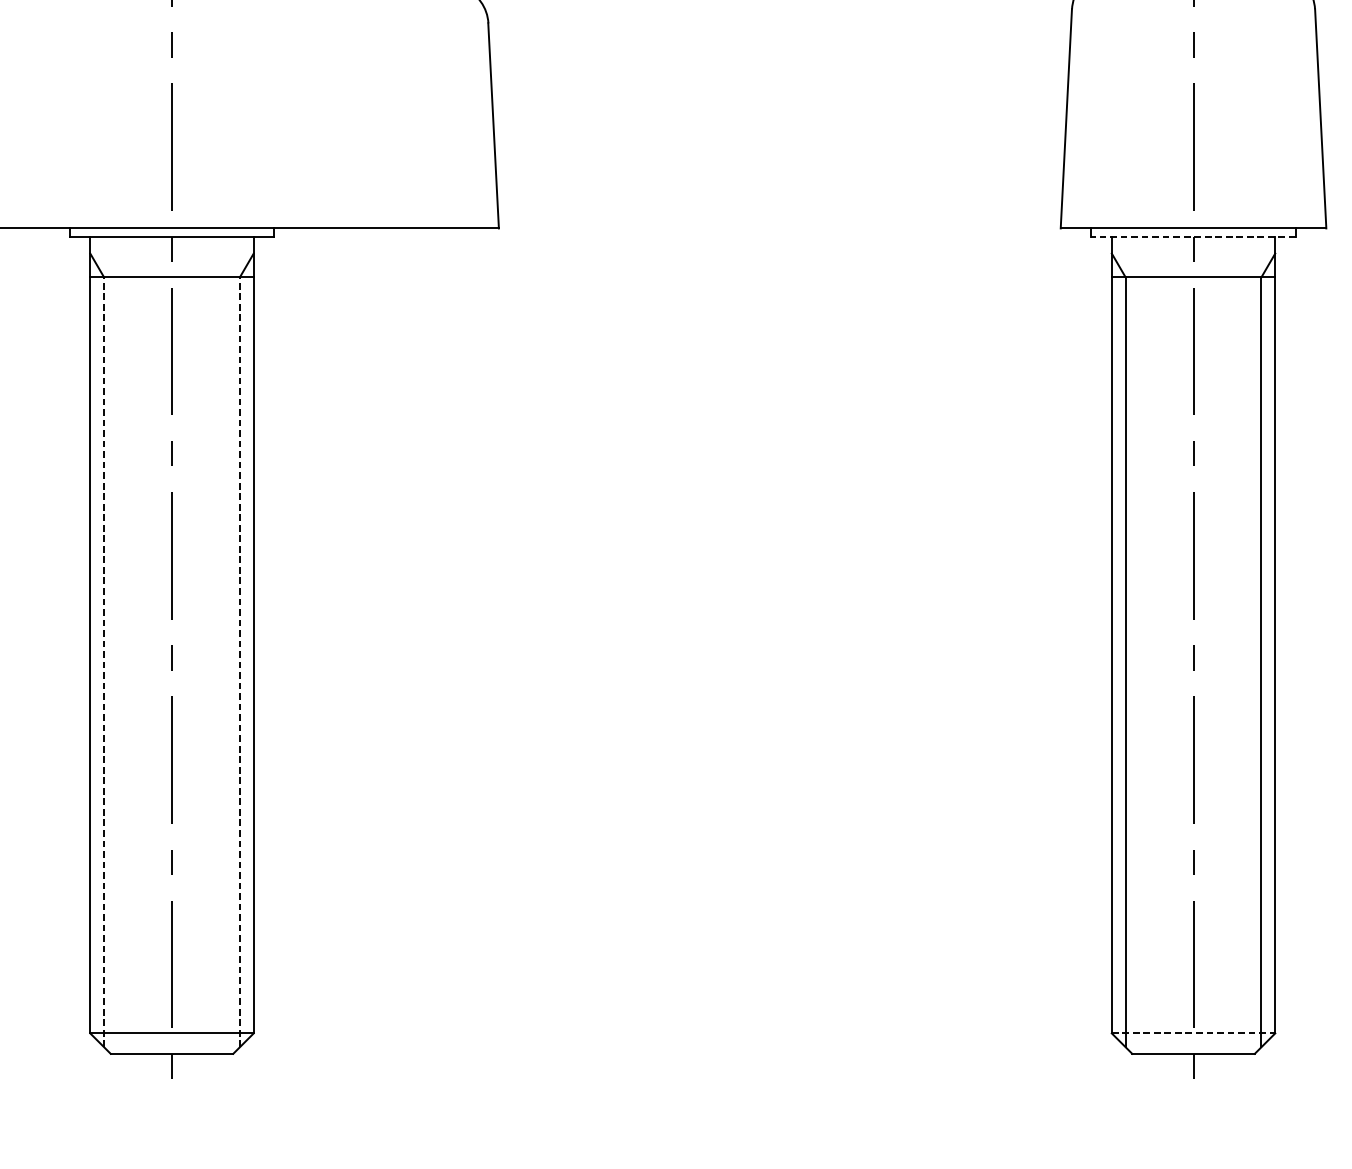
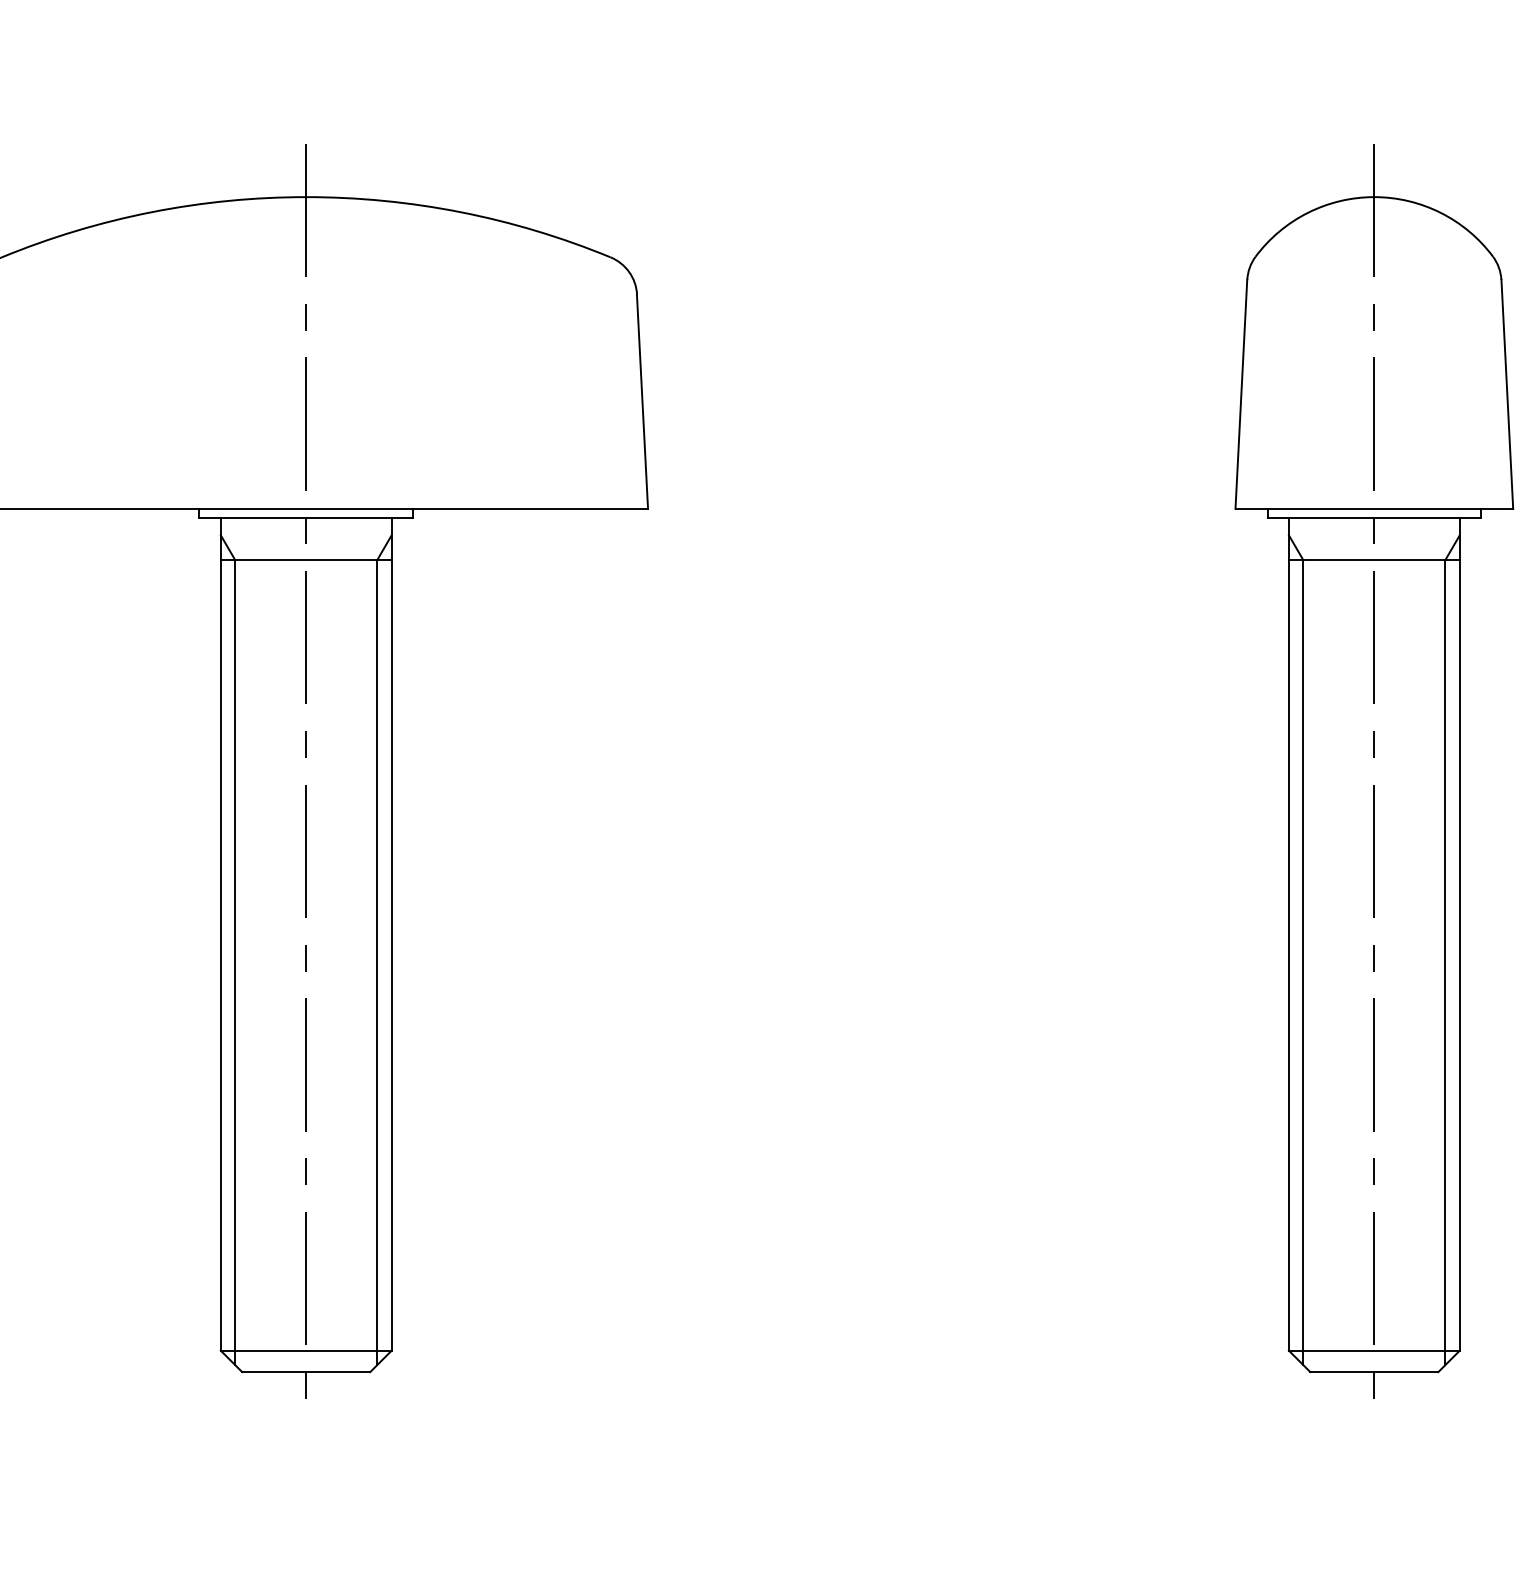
line: (1193, 236) -> (1374, 517), dashed -> solid
line: (104, 662) -> (235, 962), dashed -> solid
line: (240, 662) -> (377, 962), dashed -> solid
line: (1193, 1033) -> (1374, 1350), dashed -> solid

